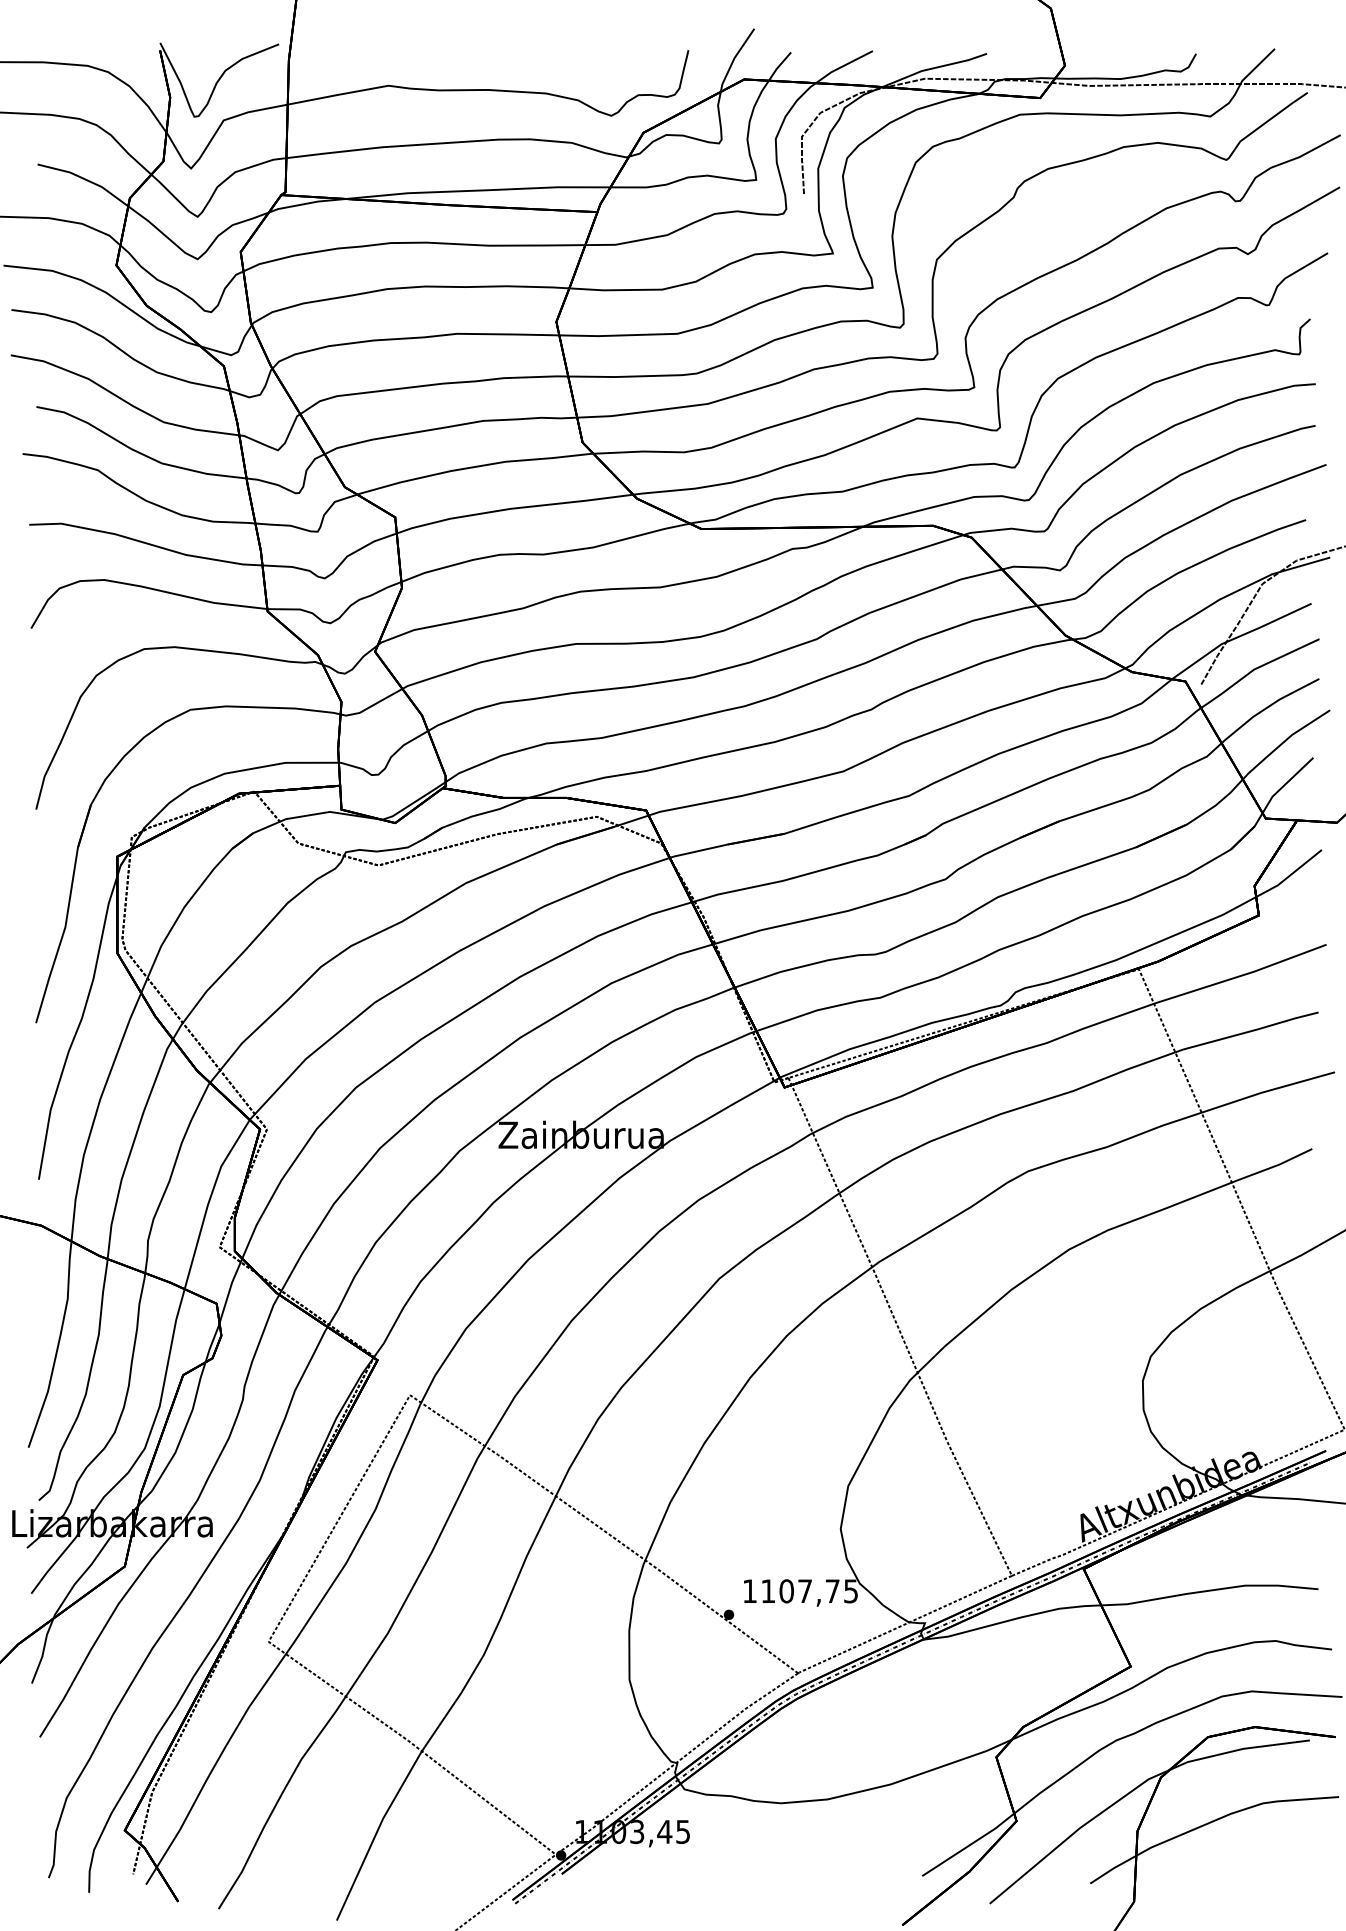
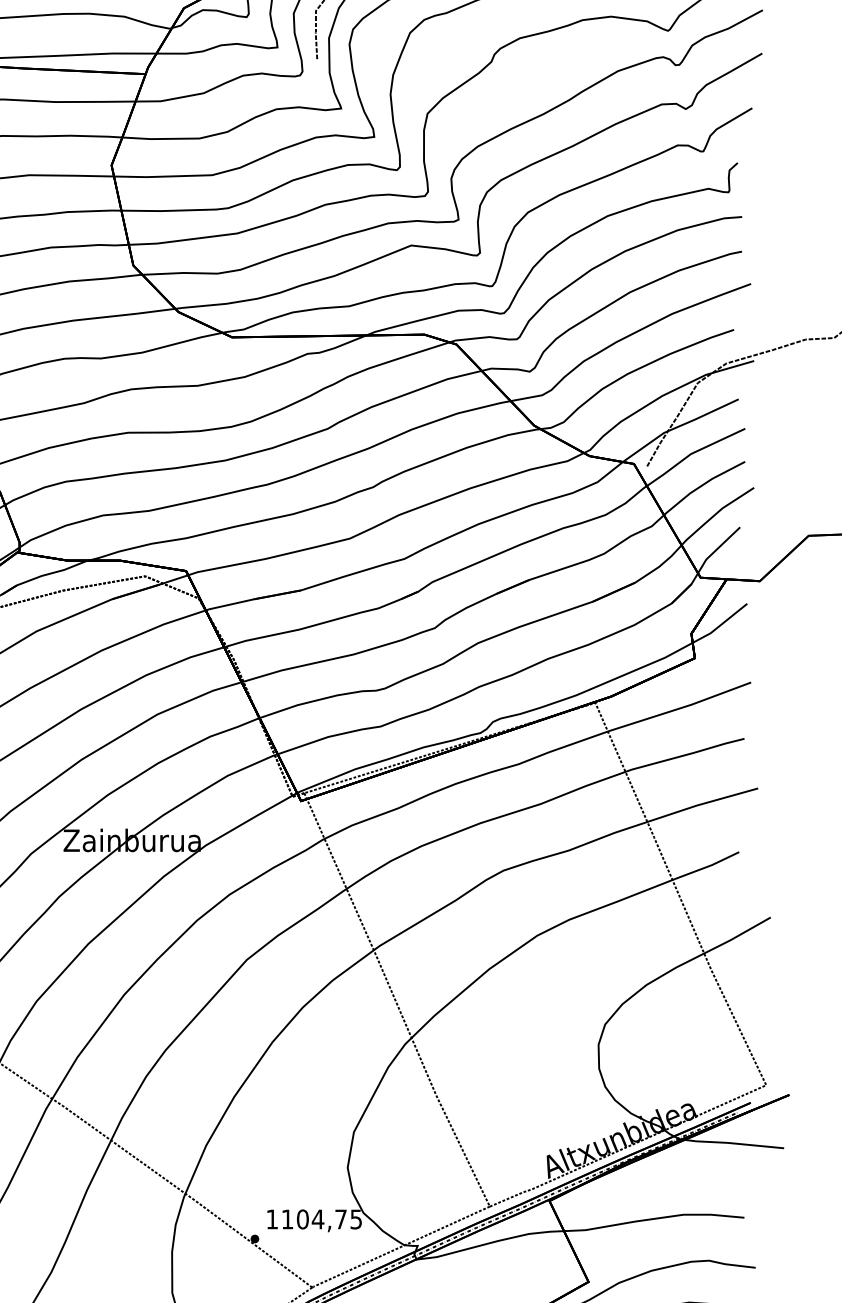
text: (804, 1590) -> (317, 1218), 1107,75 -> 1104,75

